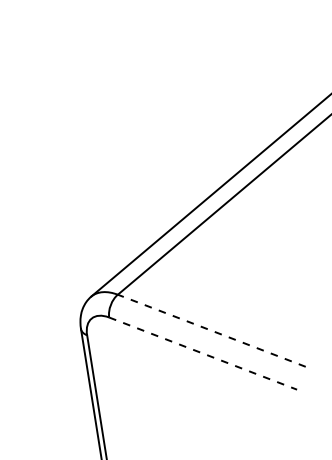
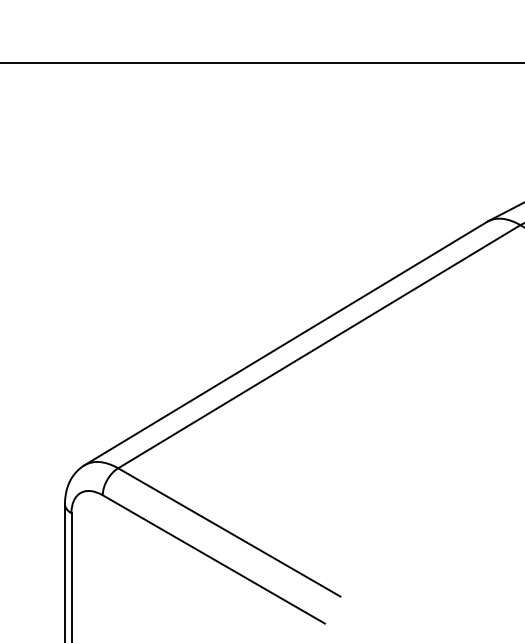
line: (211, 330) -> (228, 532), dashed -> solid
line: (203, 353) -> (214, 559), dashed -> solid

